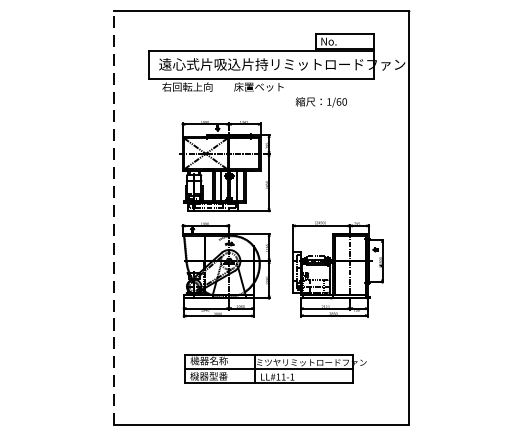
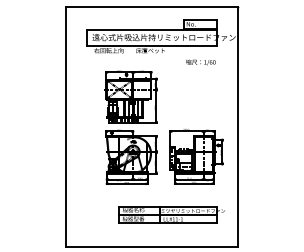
text: (320, 102) -> (200, 62), moved
line: (114, 217) -> (66, 126), dashed -> solid
part: (274, 368) -> (171, 214), moved

